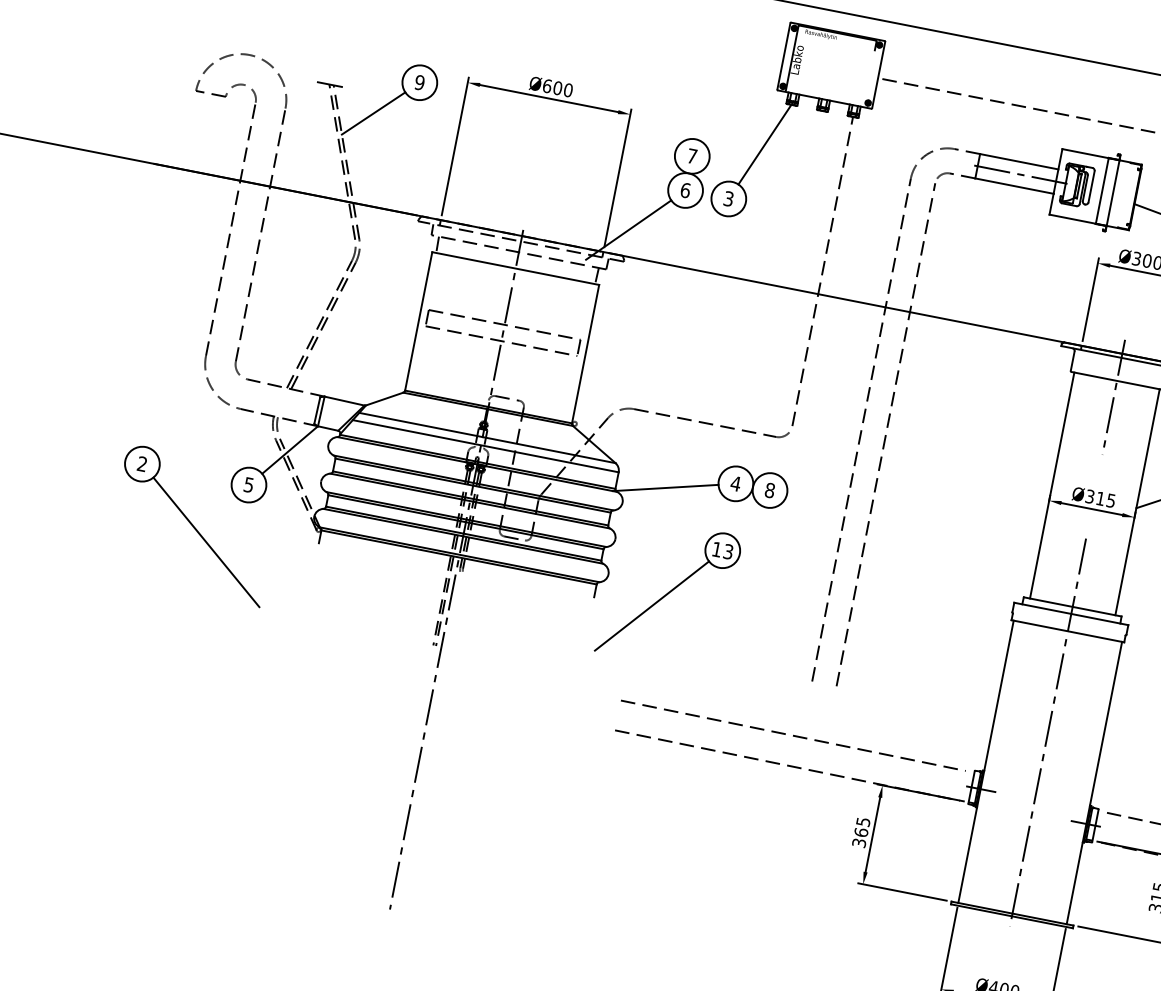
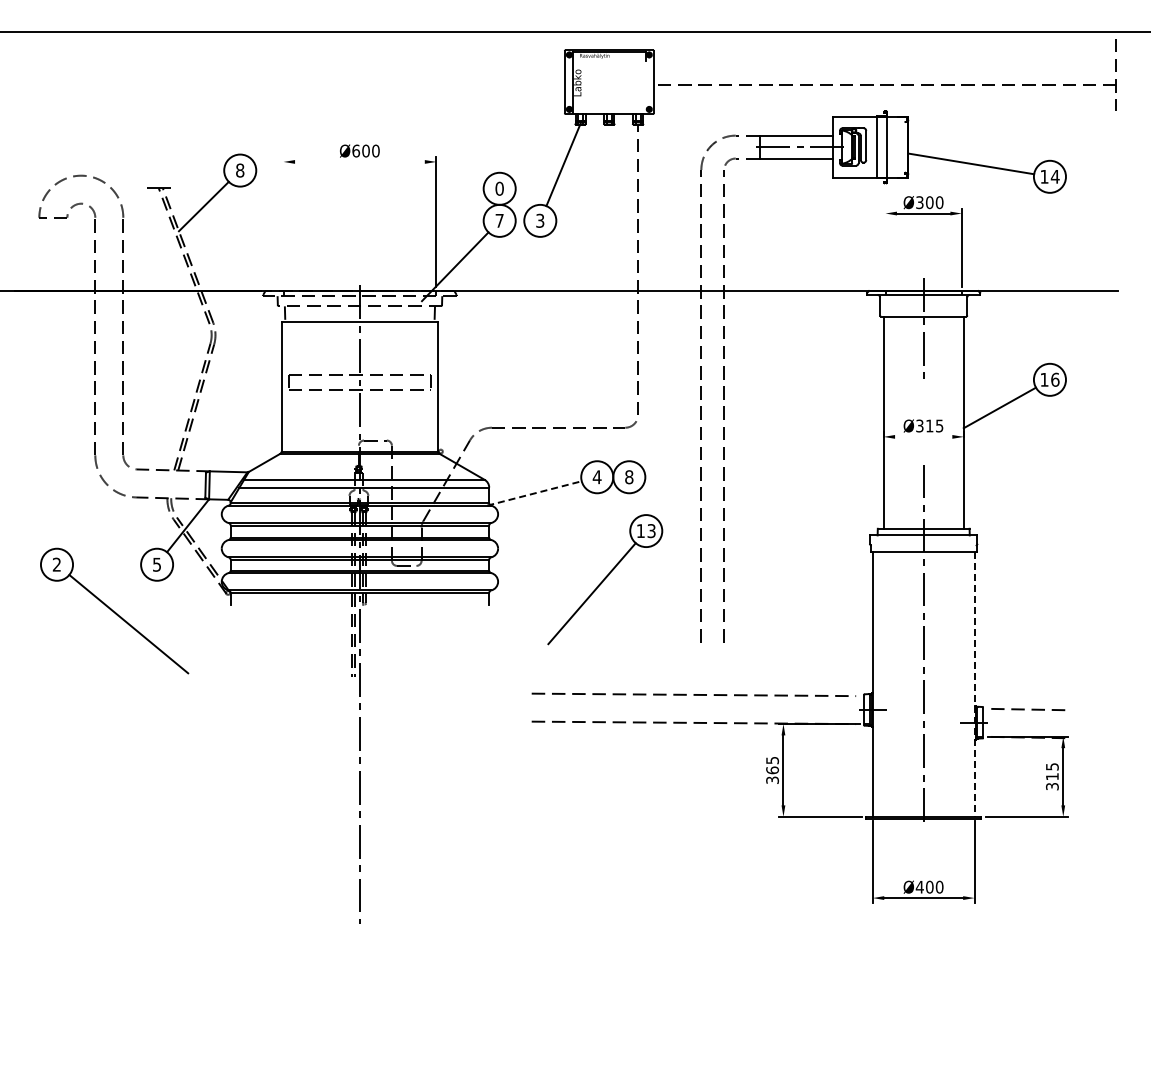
text: (420, 82) -> (240, 170), 9 -> 8
line: (548, 97) -> (359, 161), removed
line: (455, 146) -> (283, 221), removed
text: (692, 155) -> (499, 188), 7 -> 0
text: (685, 190) -> (499, 220), 6 -> 7
line: (1090, 299) -> (885, 247), removed
line: (665, 488) -> (534, 493), solid -> dashed
line: (1091, 508) -> (923, 436), removed
part: (669, 593) -> (605, 579), moved
line: (1094, 783) -> (974, 684), solid -> dashed

